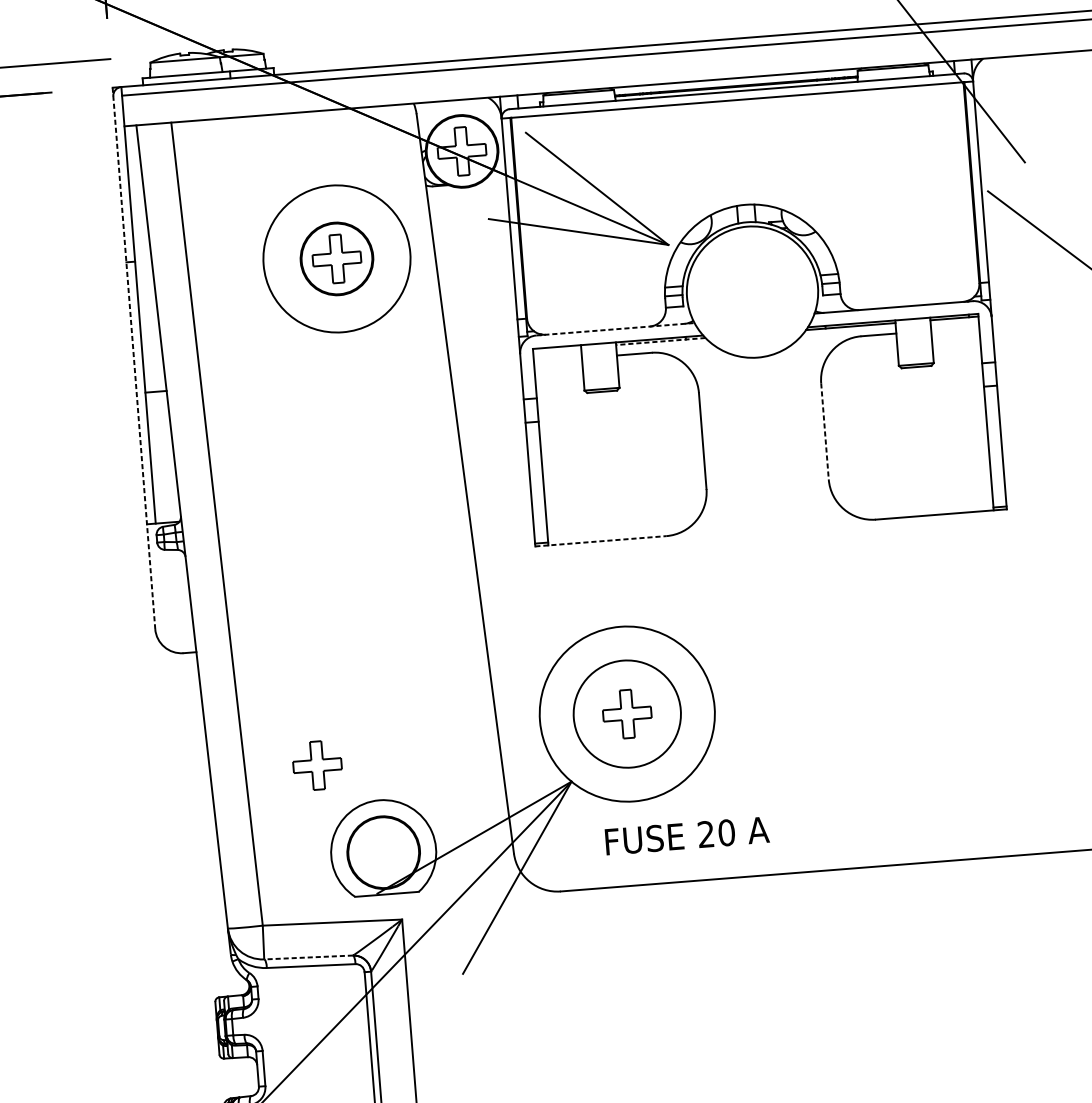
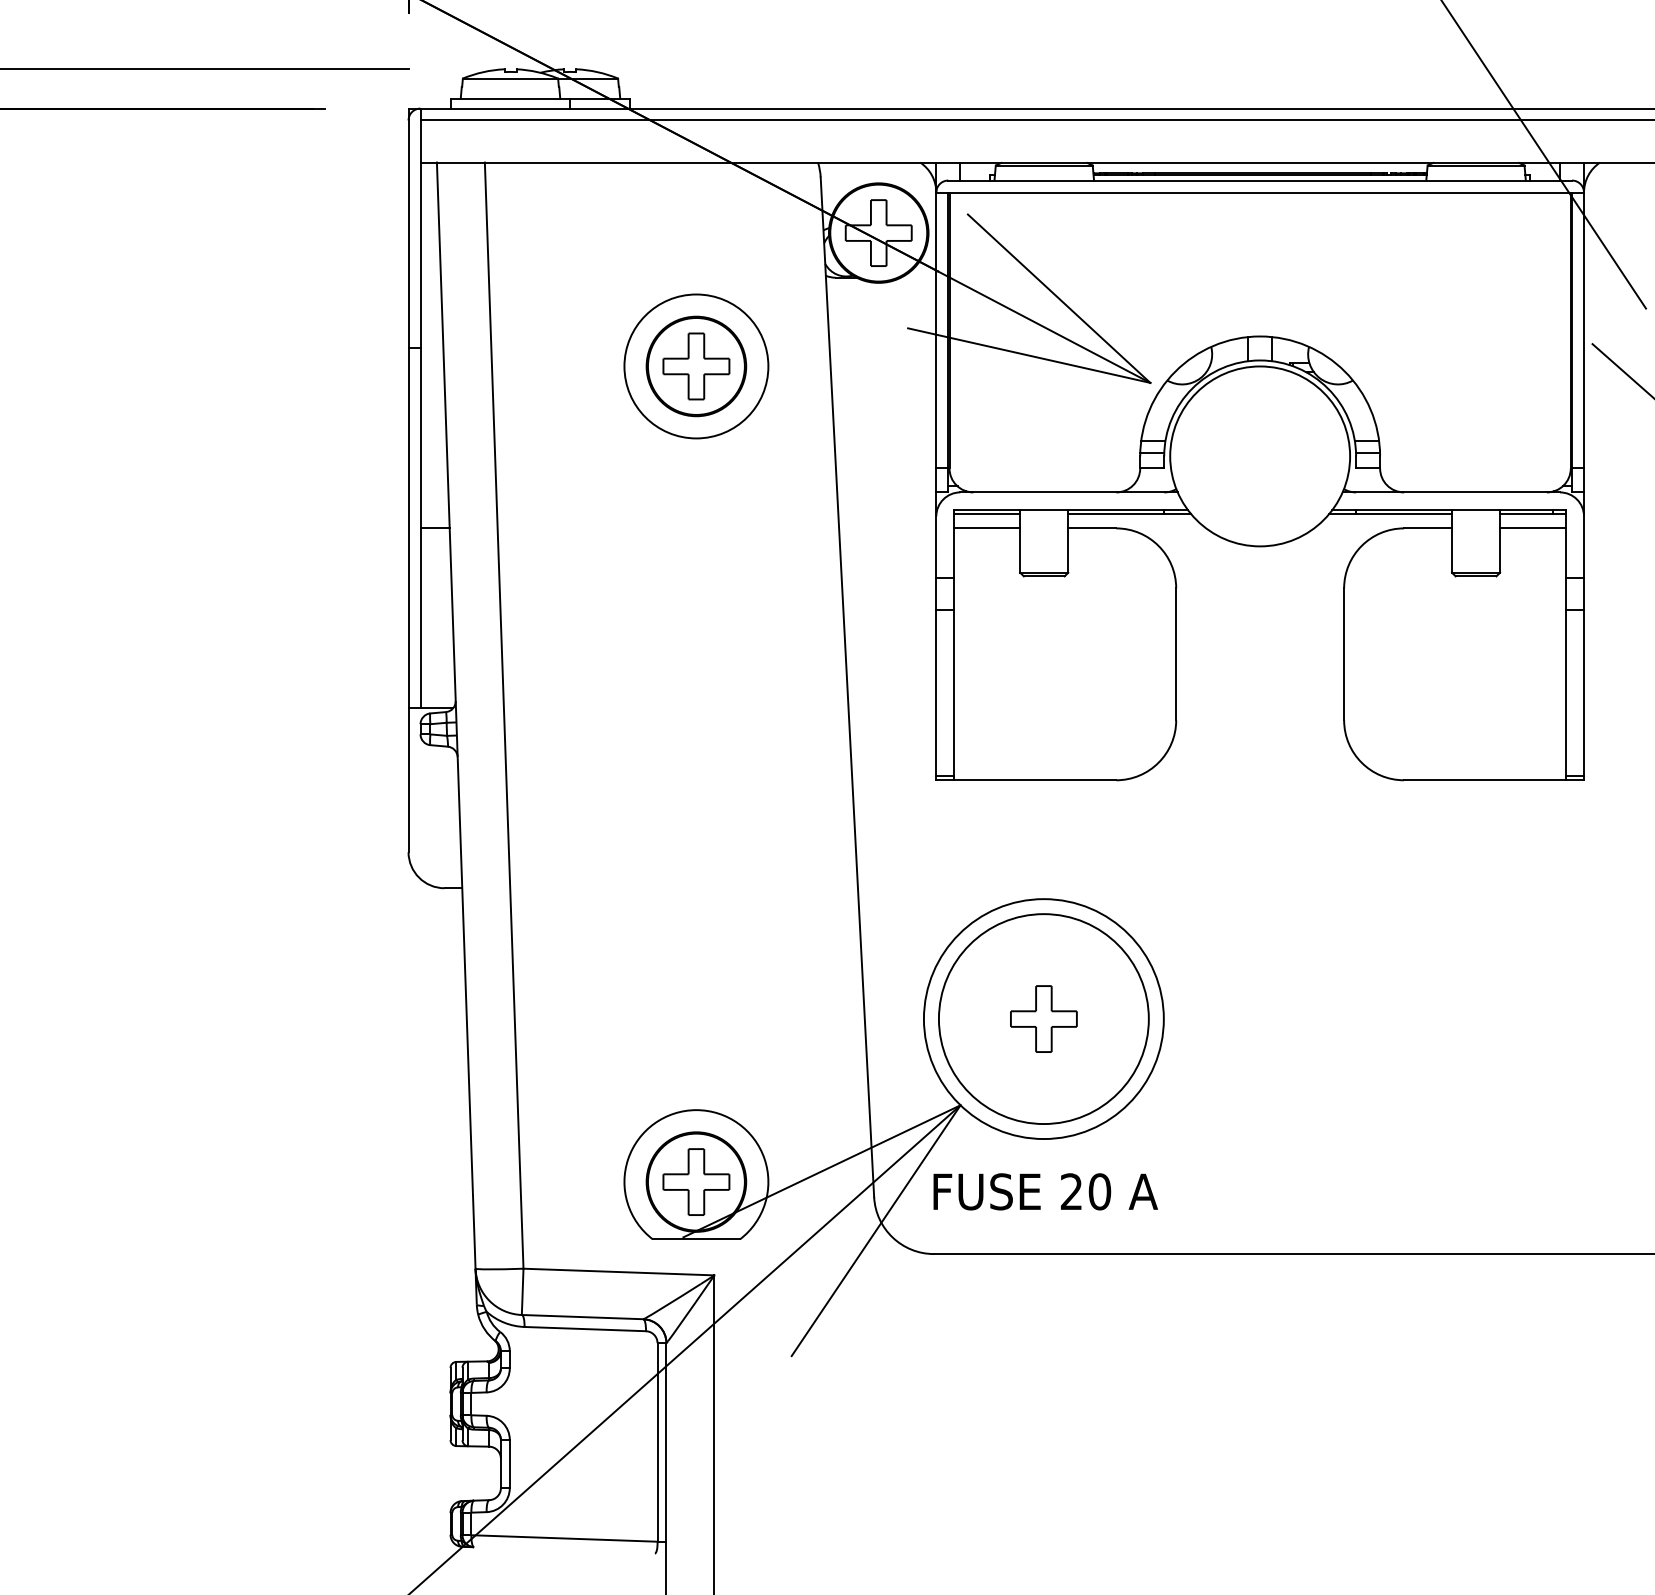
circle: (337, 258) -> (696, 366), size x0.71
line: (955, 328) -> (1533, 528), added
line: (615, 329) -> (1069, 492), dashed -> solid
line: (660, 341) -> (1129, 514), dashed -> solid
line: (557, 350) -> (987, 514), added
line: (133, 358) -> (408, 480), dashed -> solid
line: (558, 360) -> (987, 528), added
line: (825, 431) -> (1344, 654), dashed -> solid
line: (600, 541) -> (1026, 780), dashed -> solid
circle: (627, 714) -> (1043, 1019), size x1.43
part: (317, 765) -> (696, 1181), moved
text: (687, 835) -> (1045, 1191), moved
line: (308, 957) -> (582, 1317), dashed -> solid

